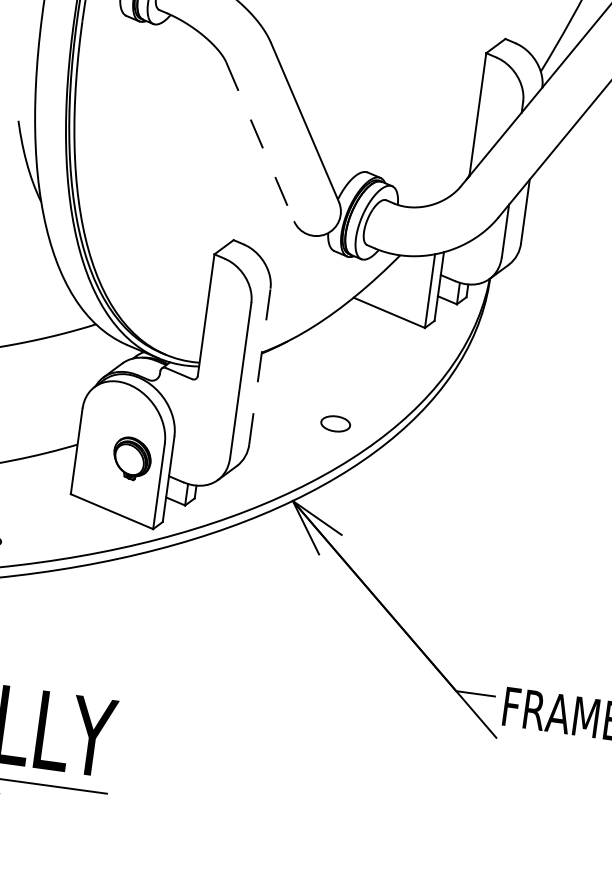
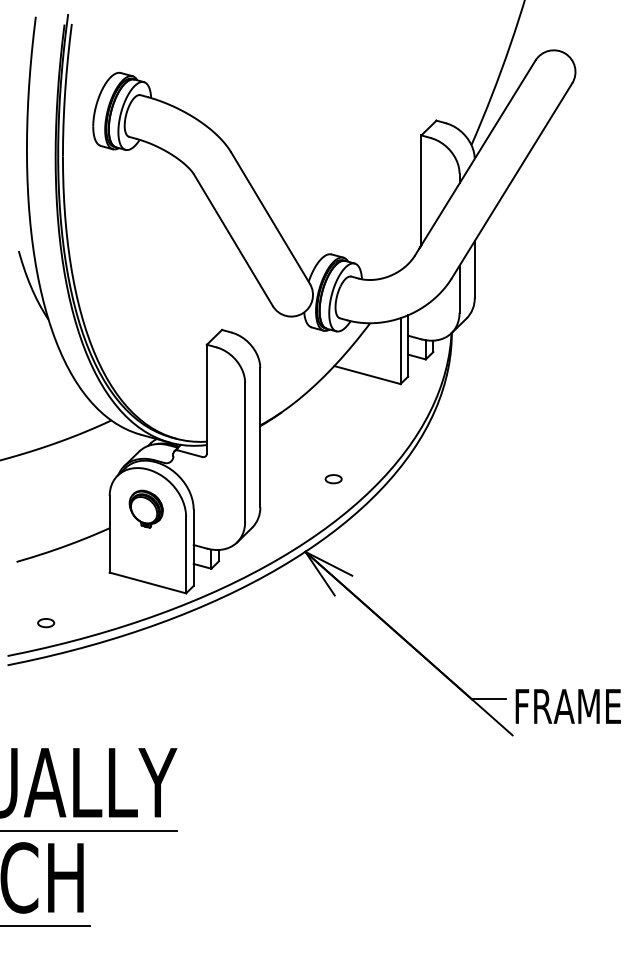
line: (260, 141) -> (233, 240), dashed -> solid
line: (260, 366) -> (260, 437), dashed -> solid
part: (335, 424) -> (333, 479), size x0.62
part: (131, 457) -> (145, 508), moved

